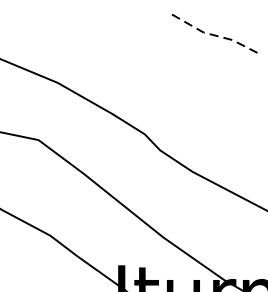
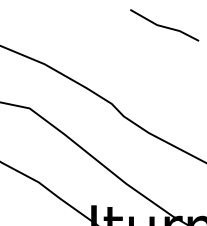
line: (211, 34) -> (163, 26), dashed -> solid

